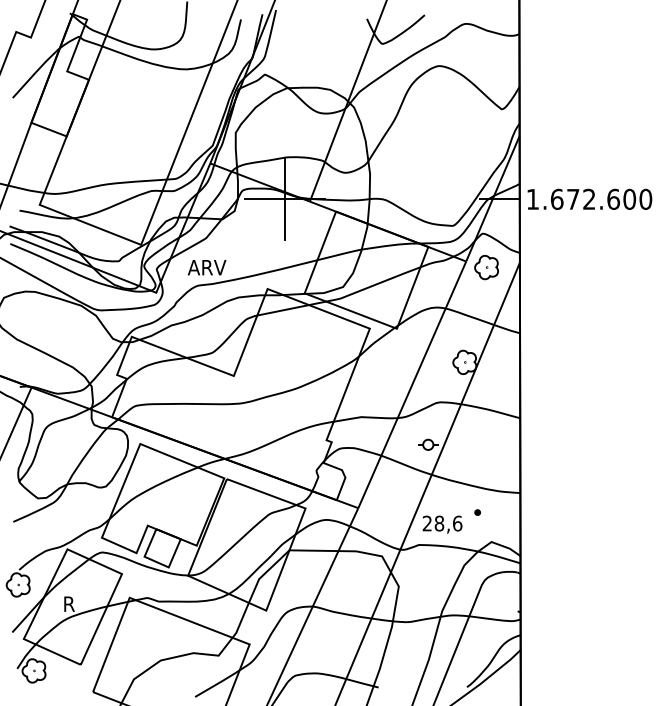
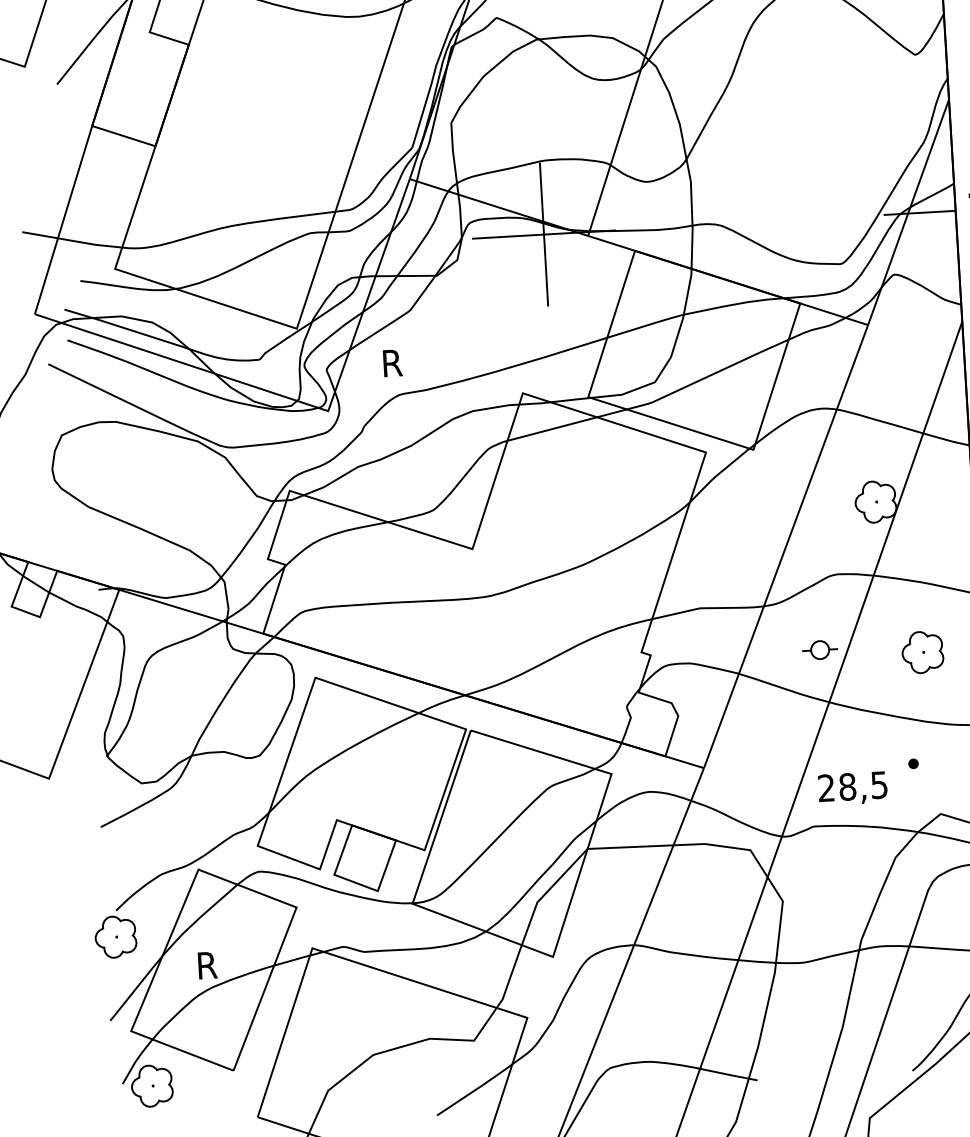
text: (206, 267) -> (413, 361), ARV -> R
part: (486, 267) -> (922, 652), moved
text: (457, 523) -> (879, 784), 28,6 -> 28,5

